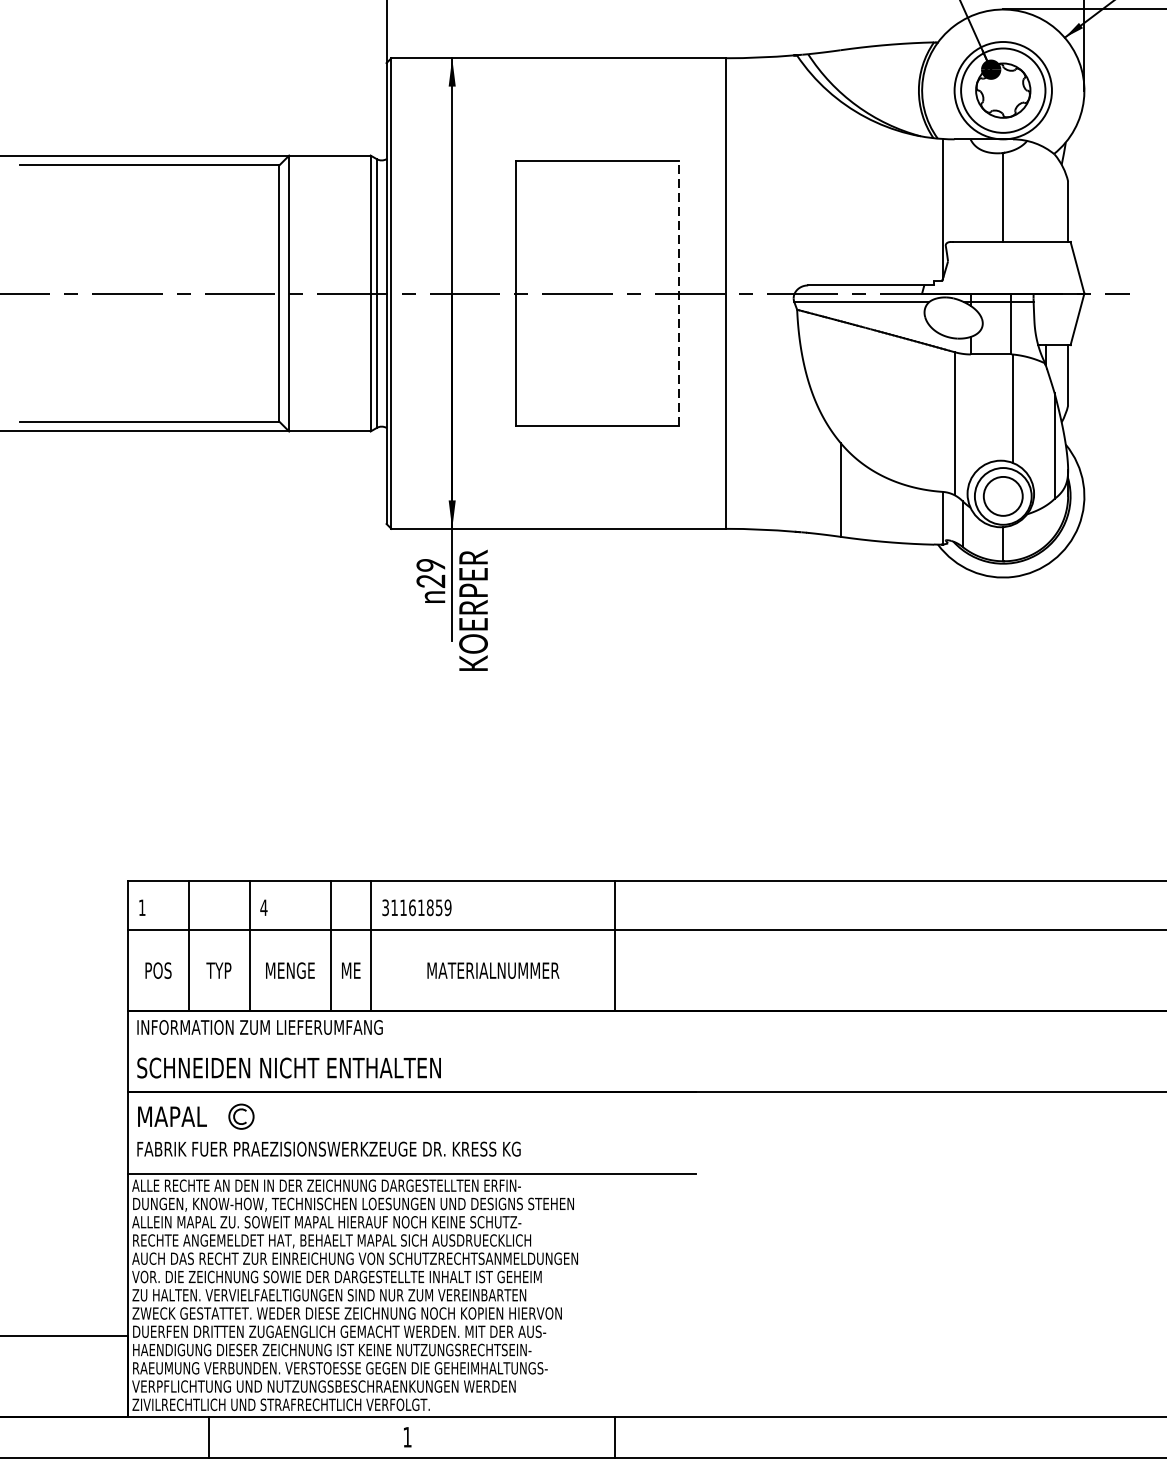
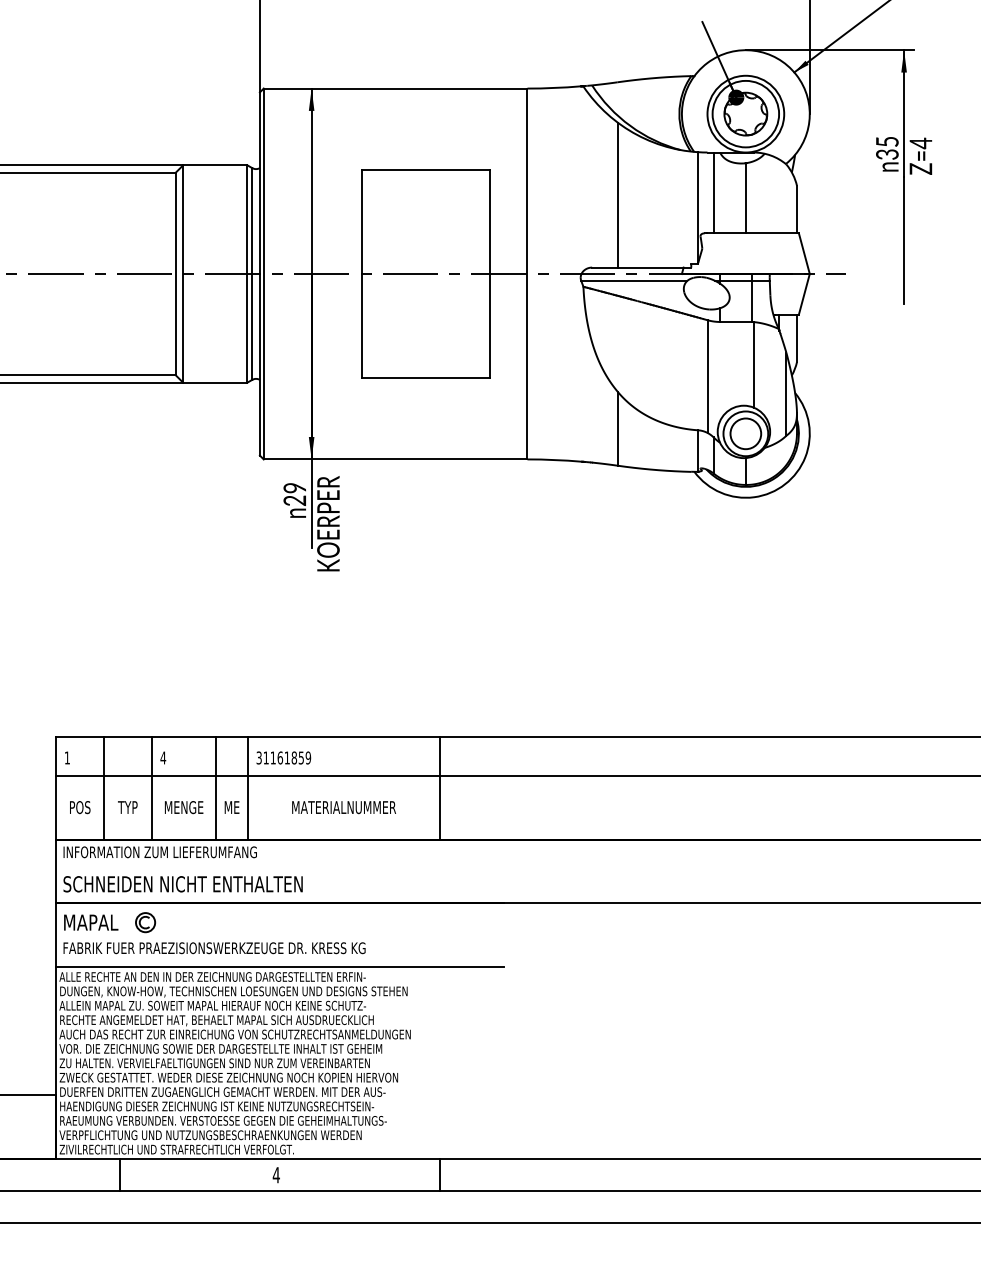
line: (962, 190) -> (713, 192), added
line: (840, 192) -> (617, 194), added
line: (679, 292) -> (490, 273), dashed -> solid
text: (406, 1437) -> (275, 1175), 1 -> 4

